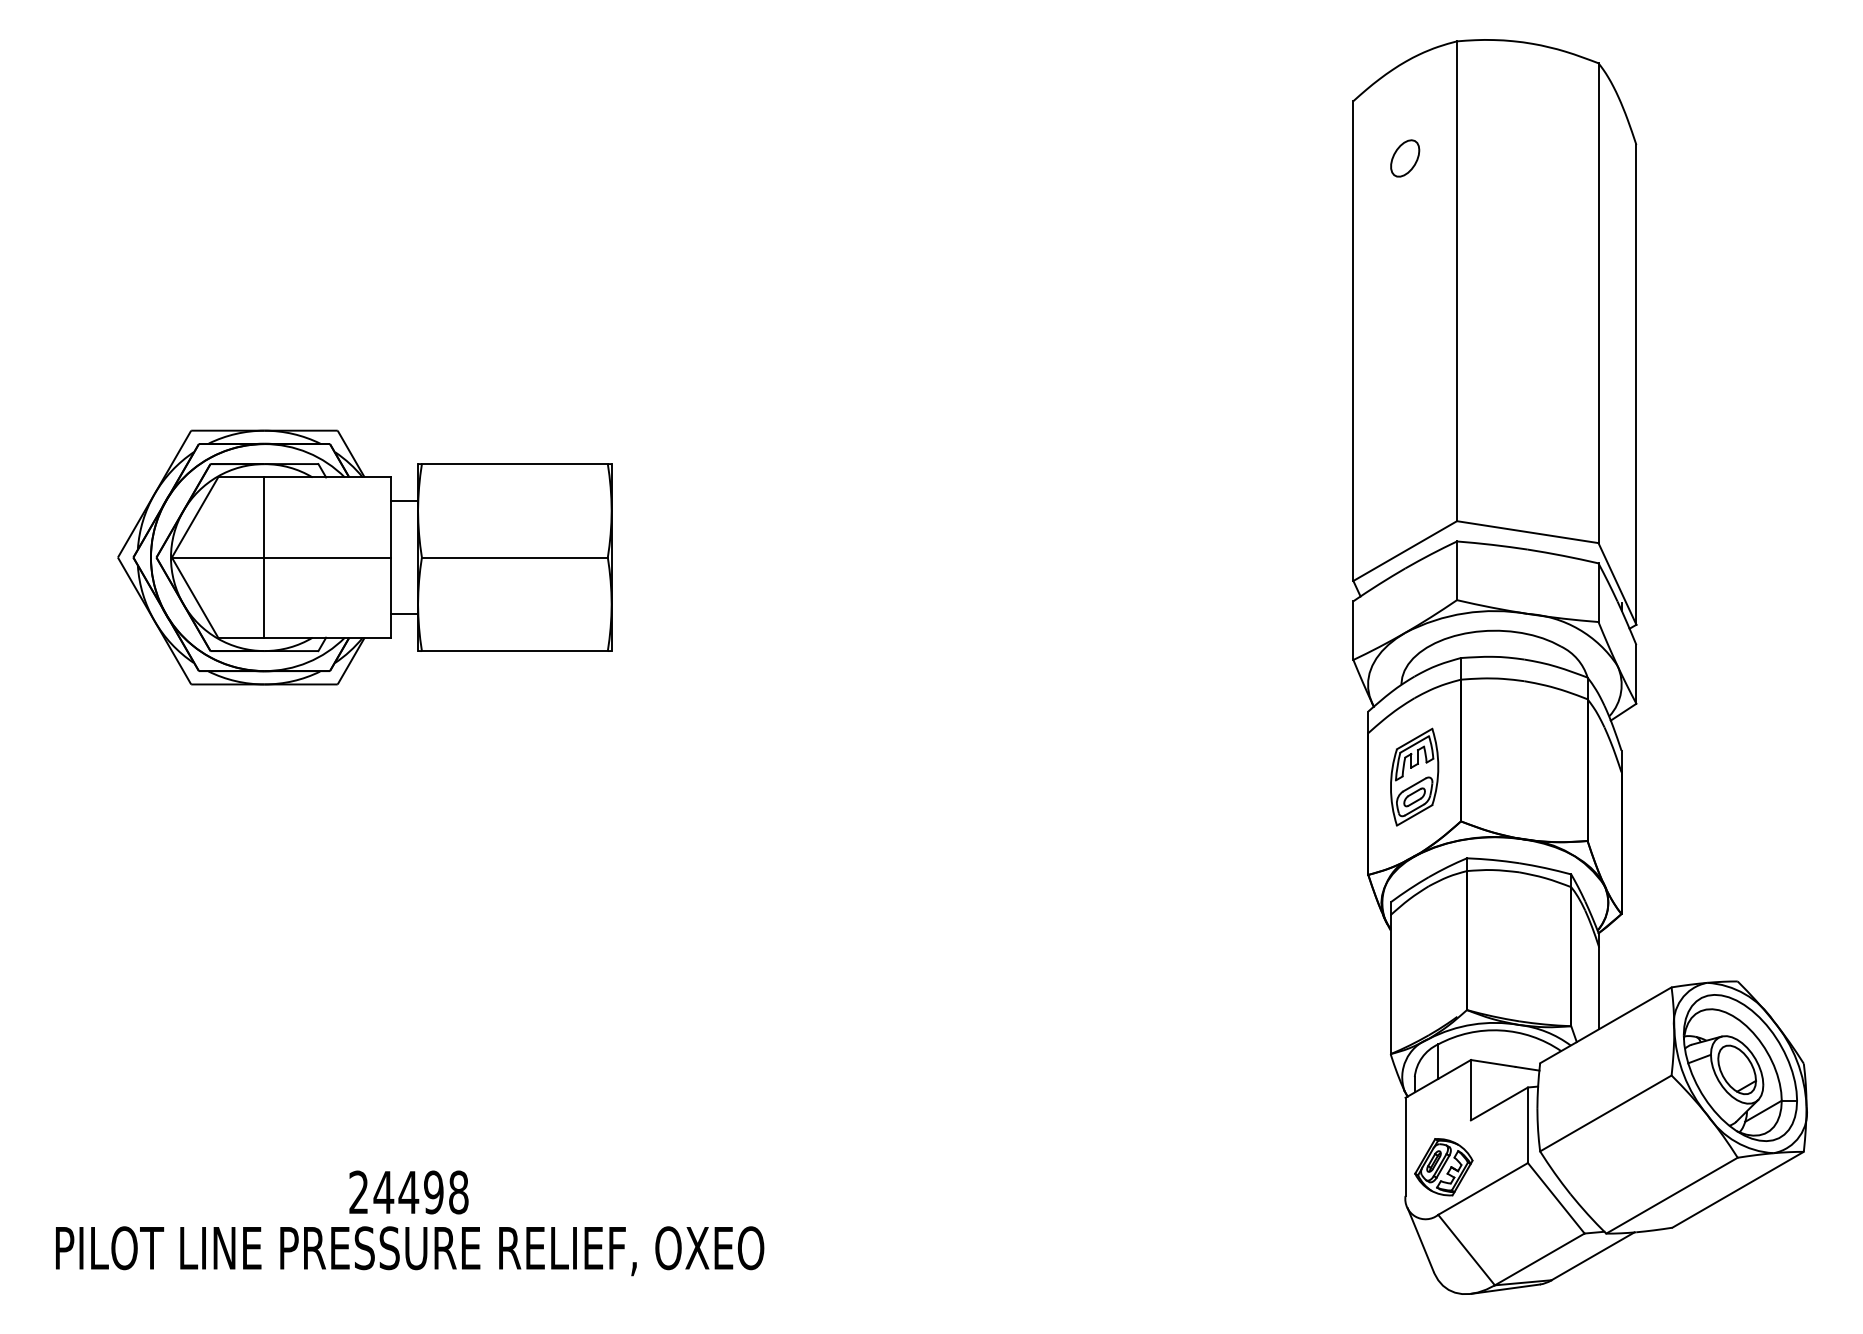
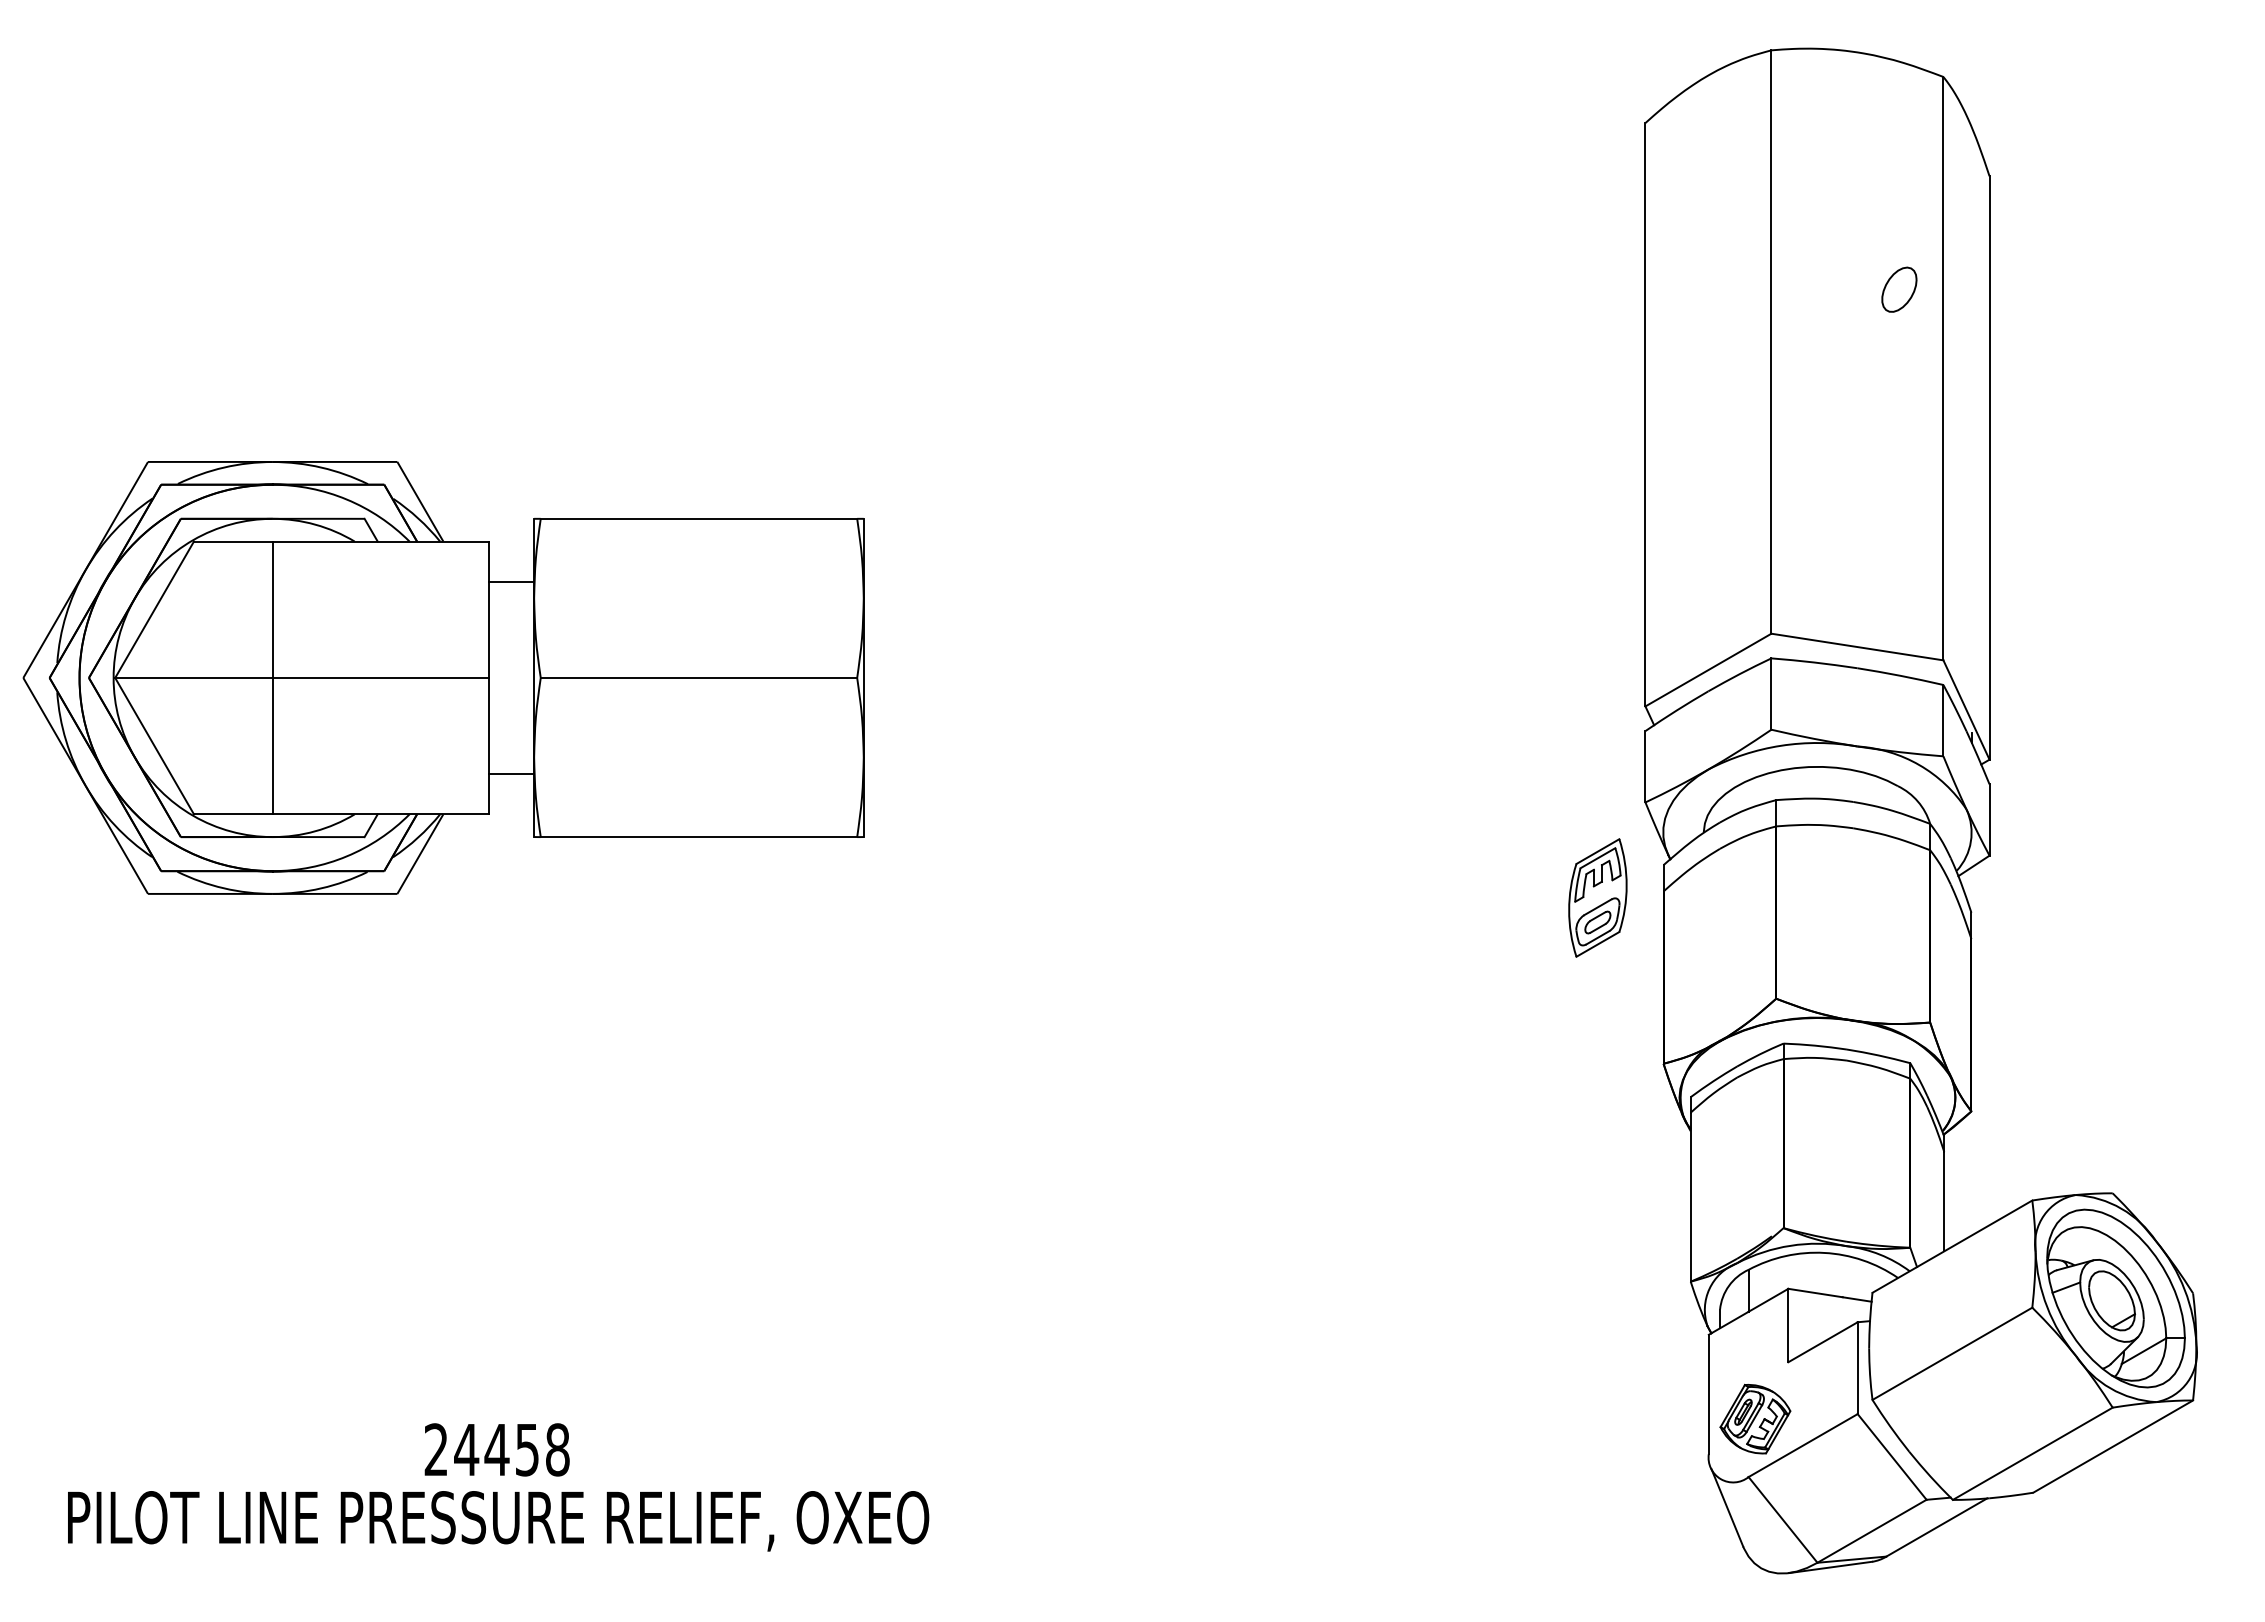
part: (1405, 158) -> (1899, 289), moved
part: (364, 557) -> (443, 677), size x1.4
part: (1414, 776) -> (1597, 897), moved
text: (433, 1192) -> (527, 1449), 24498 -> 24458

